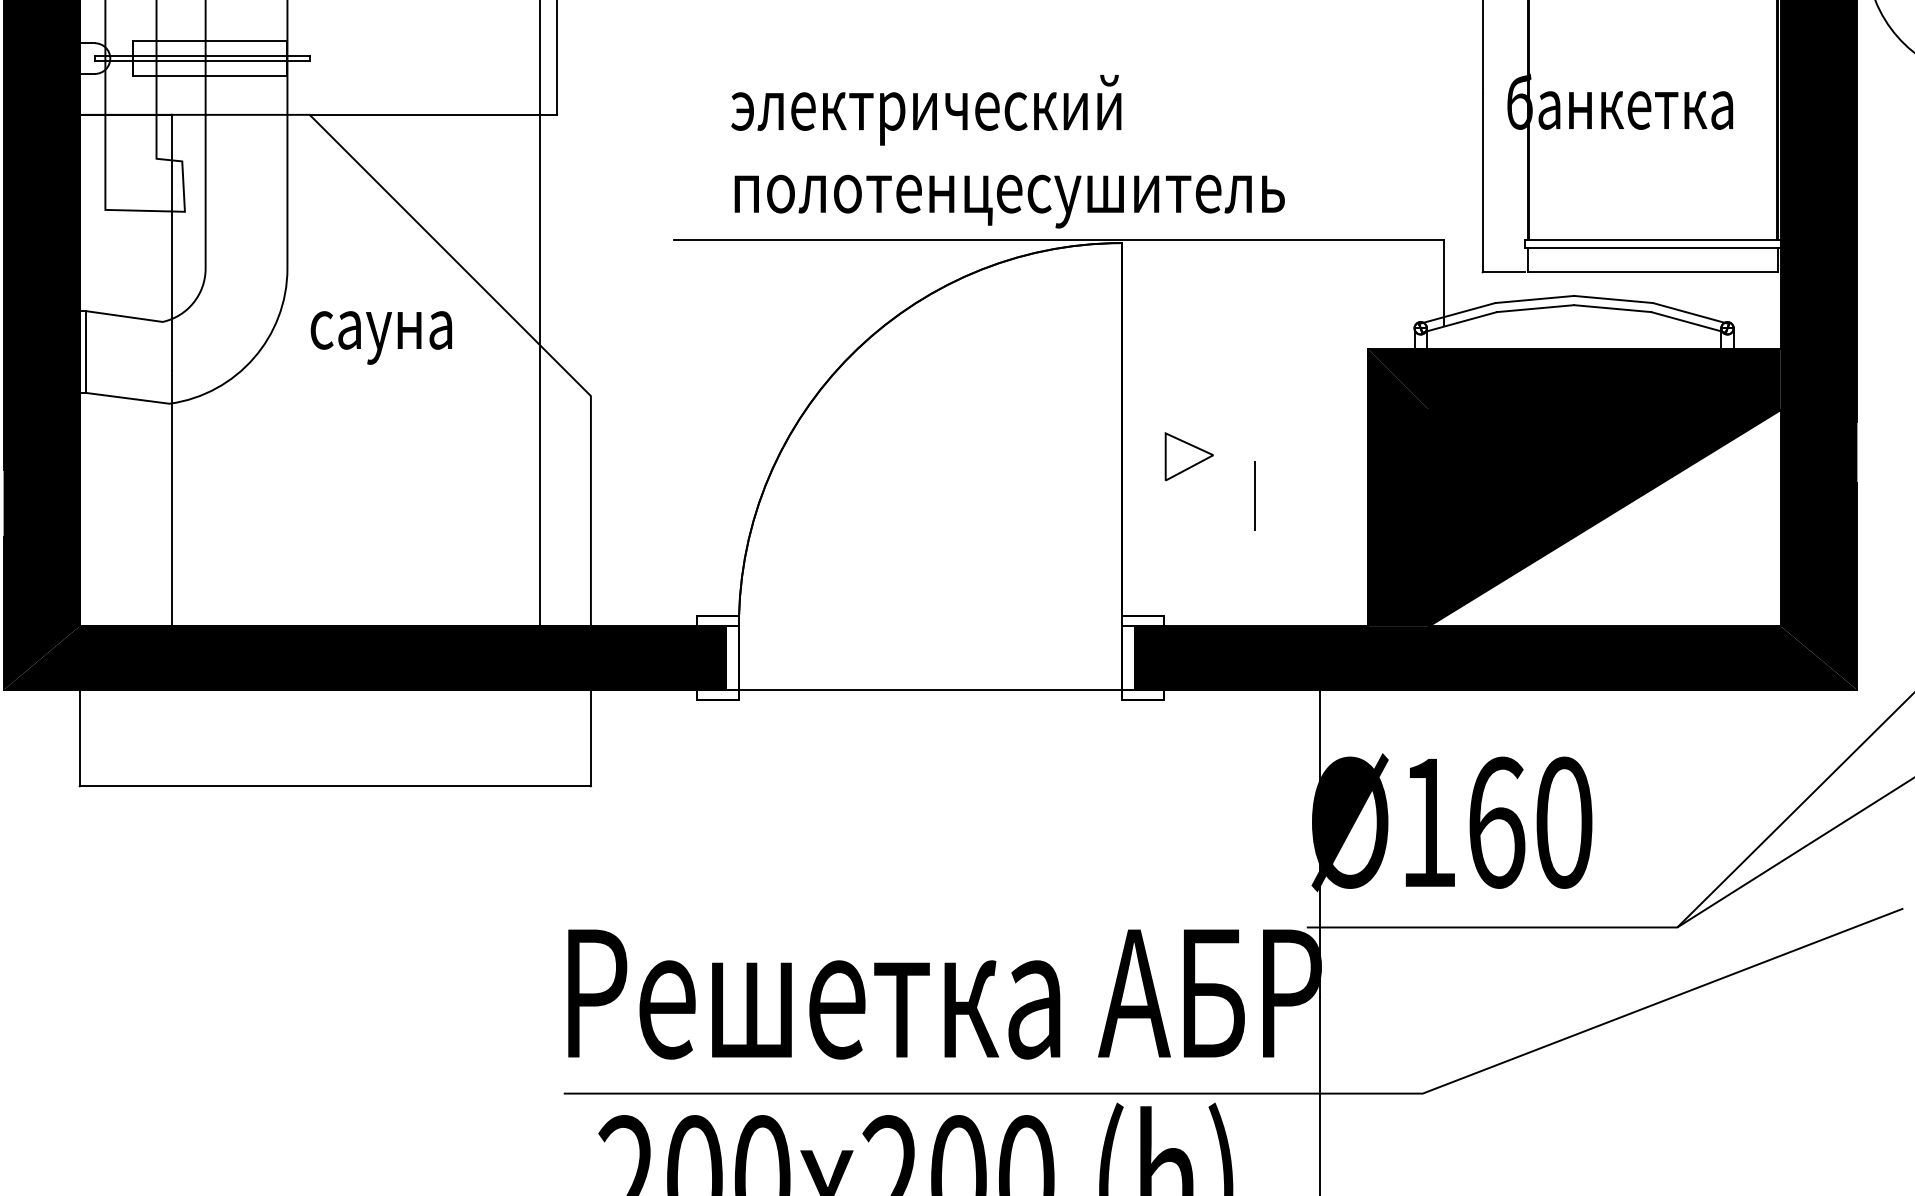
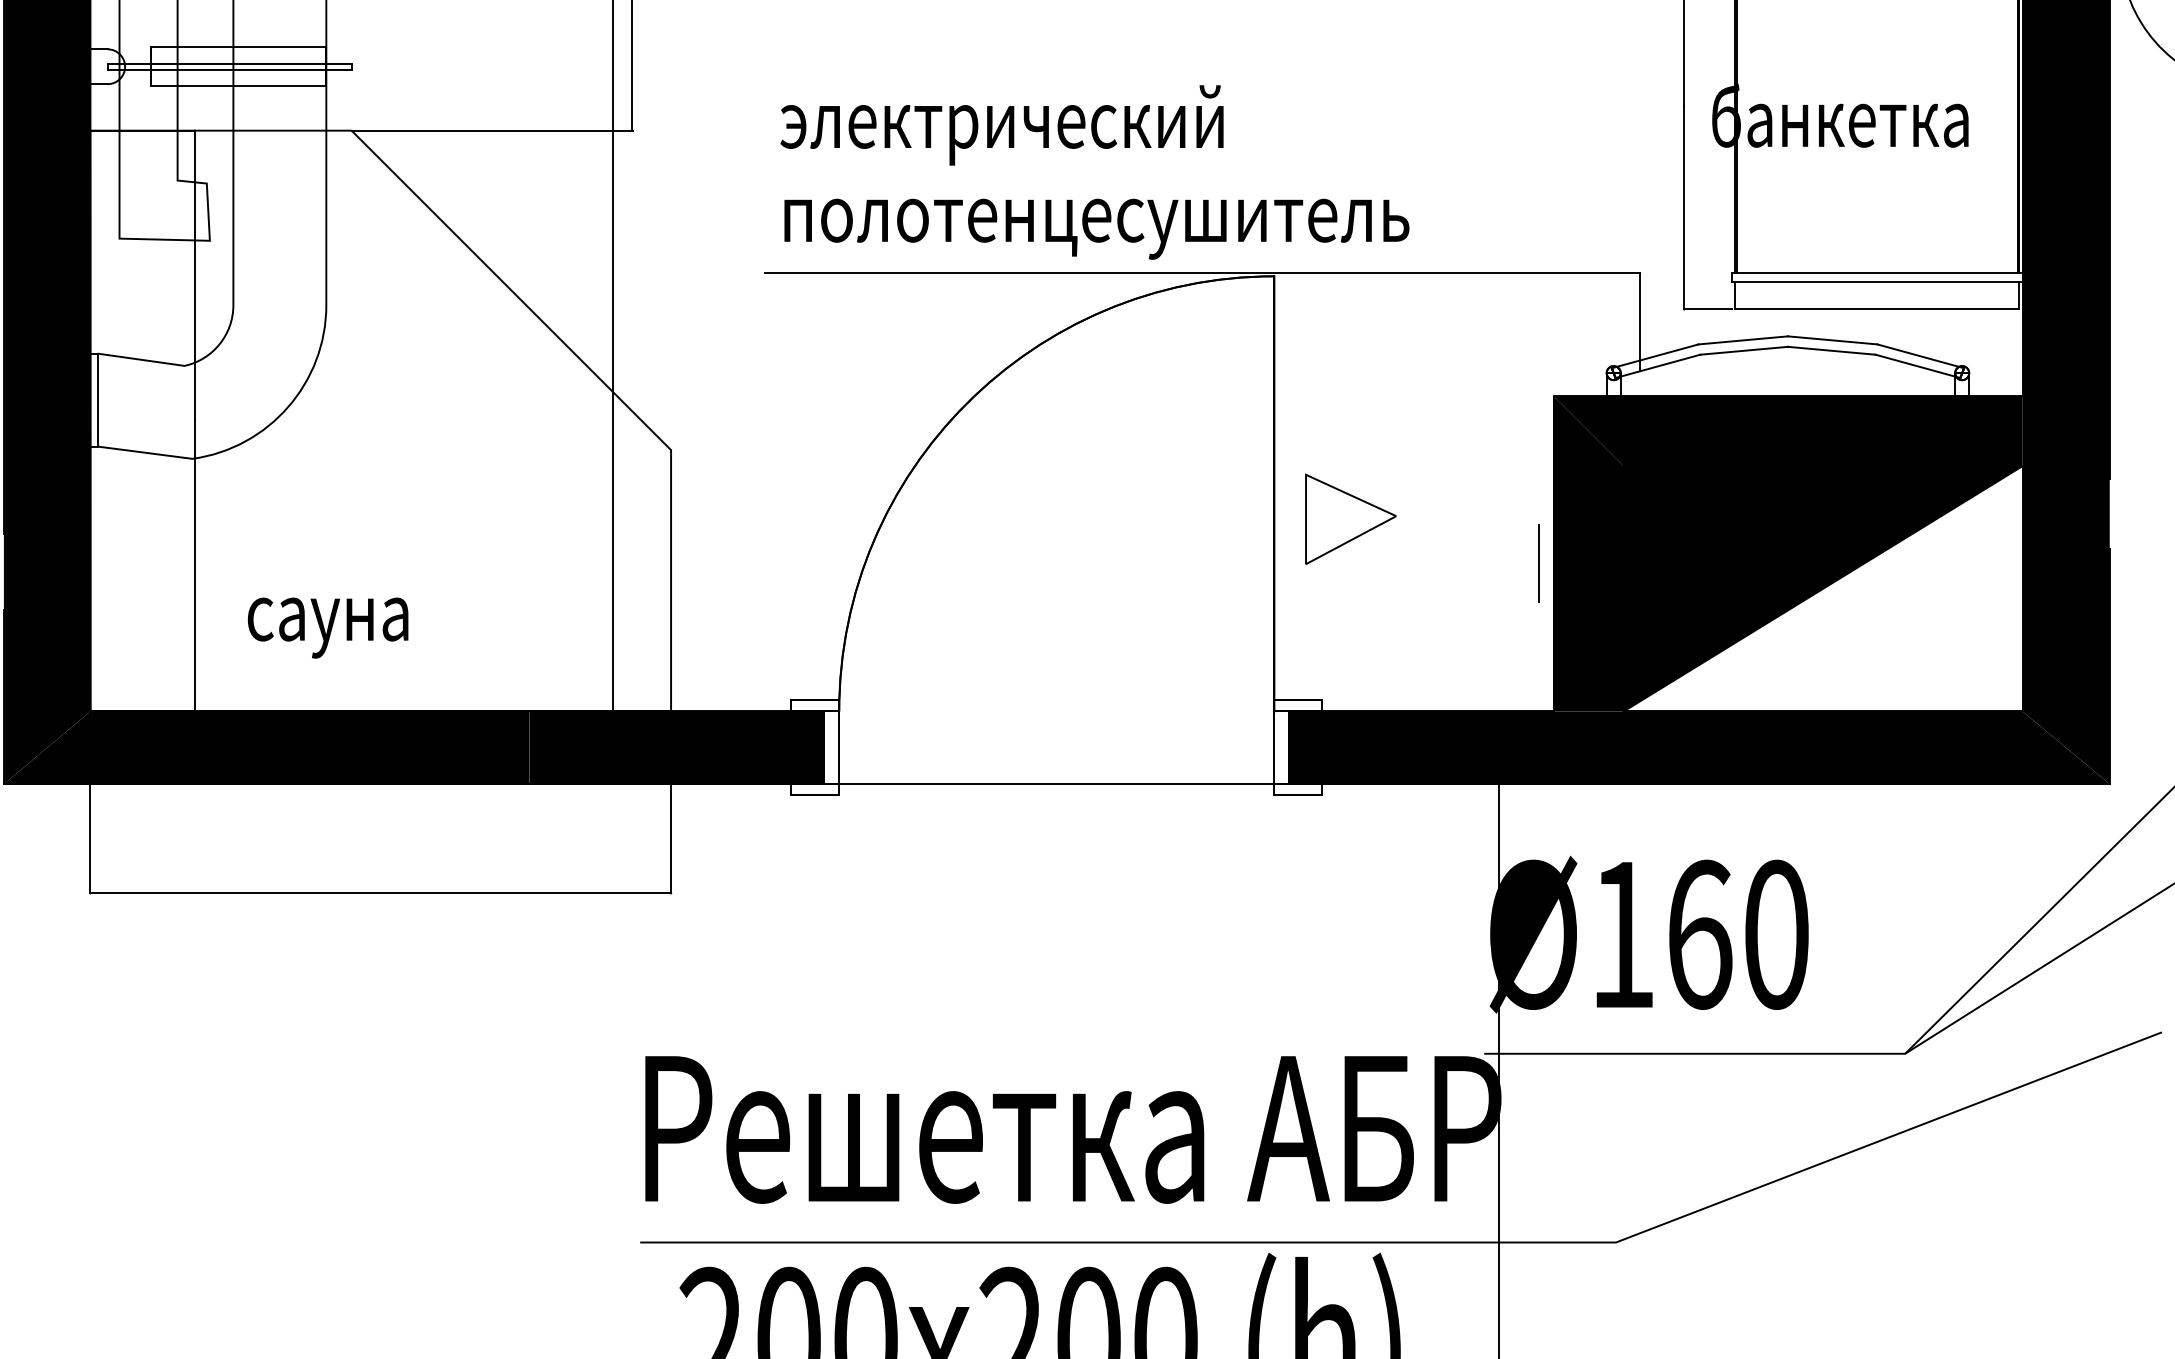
text: (1007, 151) -> (1094, 172), moved
text: (380, 337) -> (327, 627), moved
part: (1189, 456) -> (1350, 518), size x1.67
line: (1254, 495) -> (1538, 563), moved

